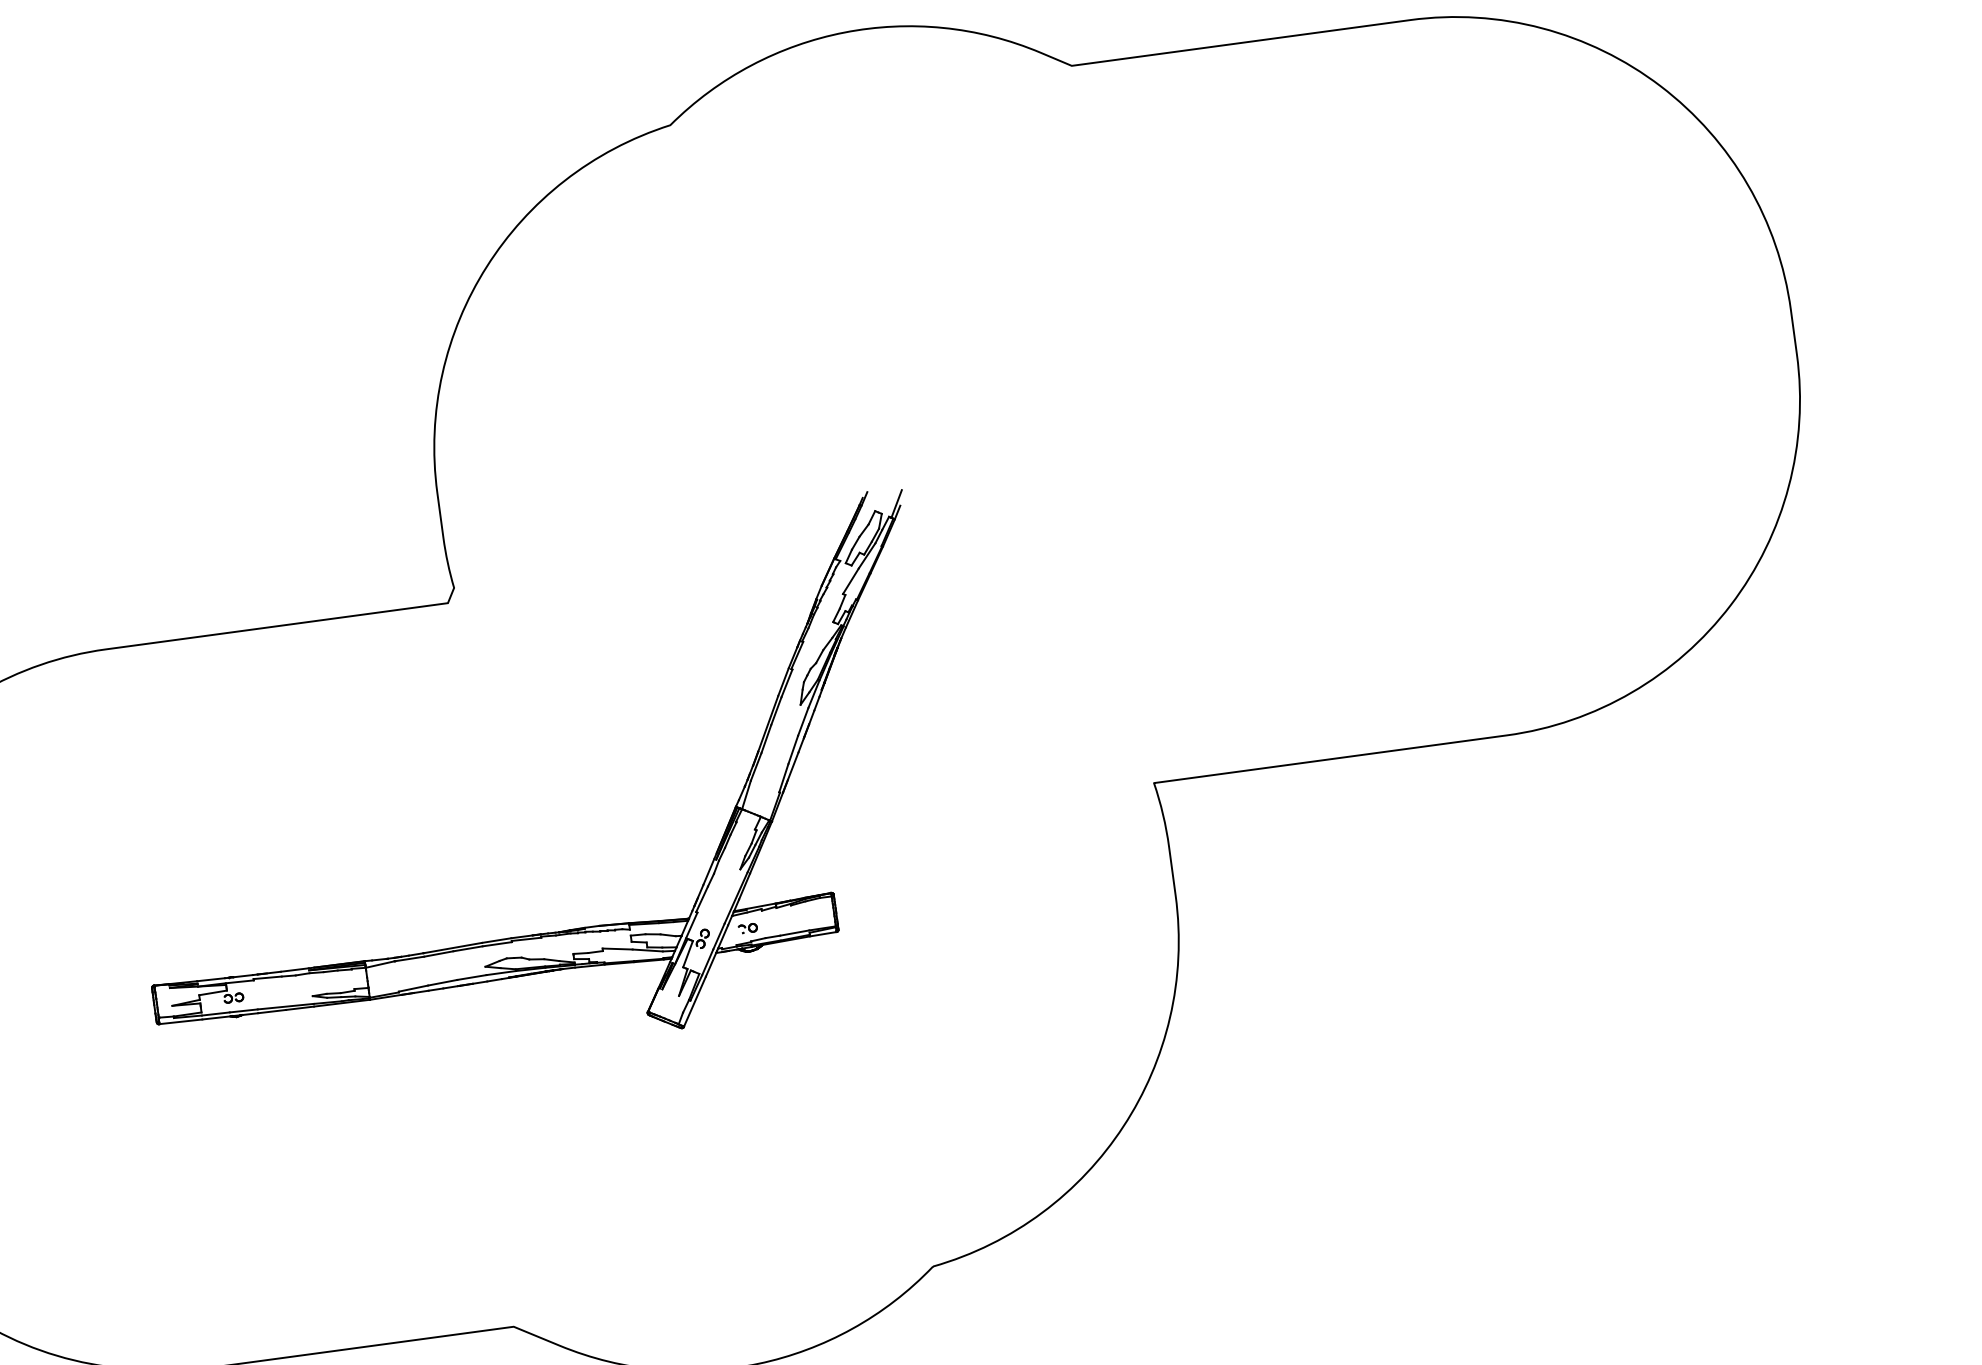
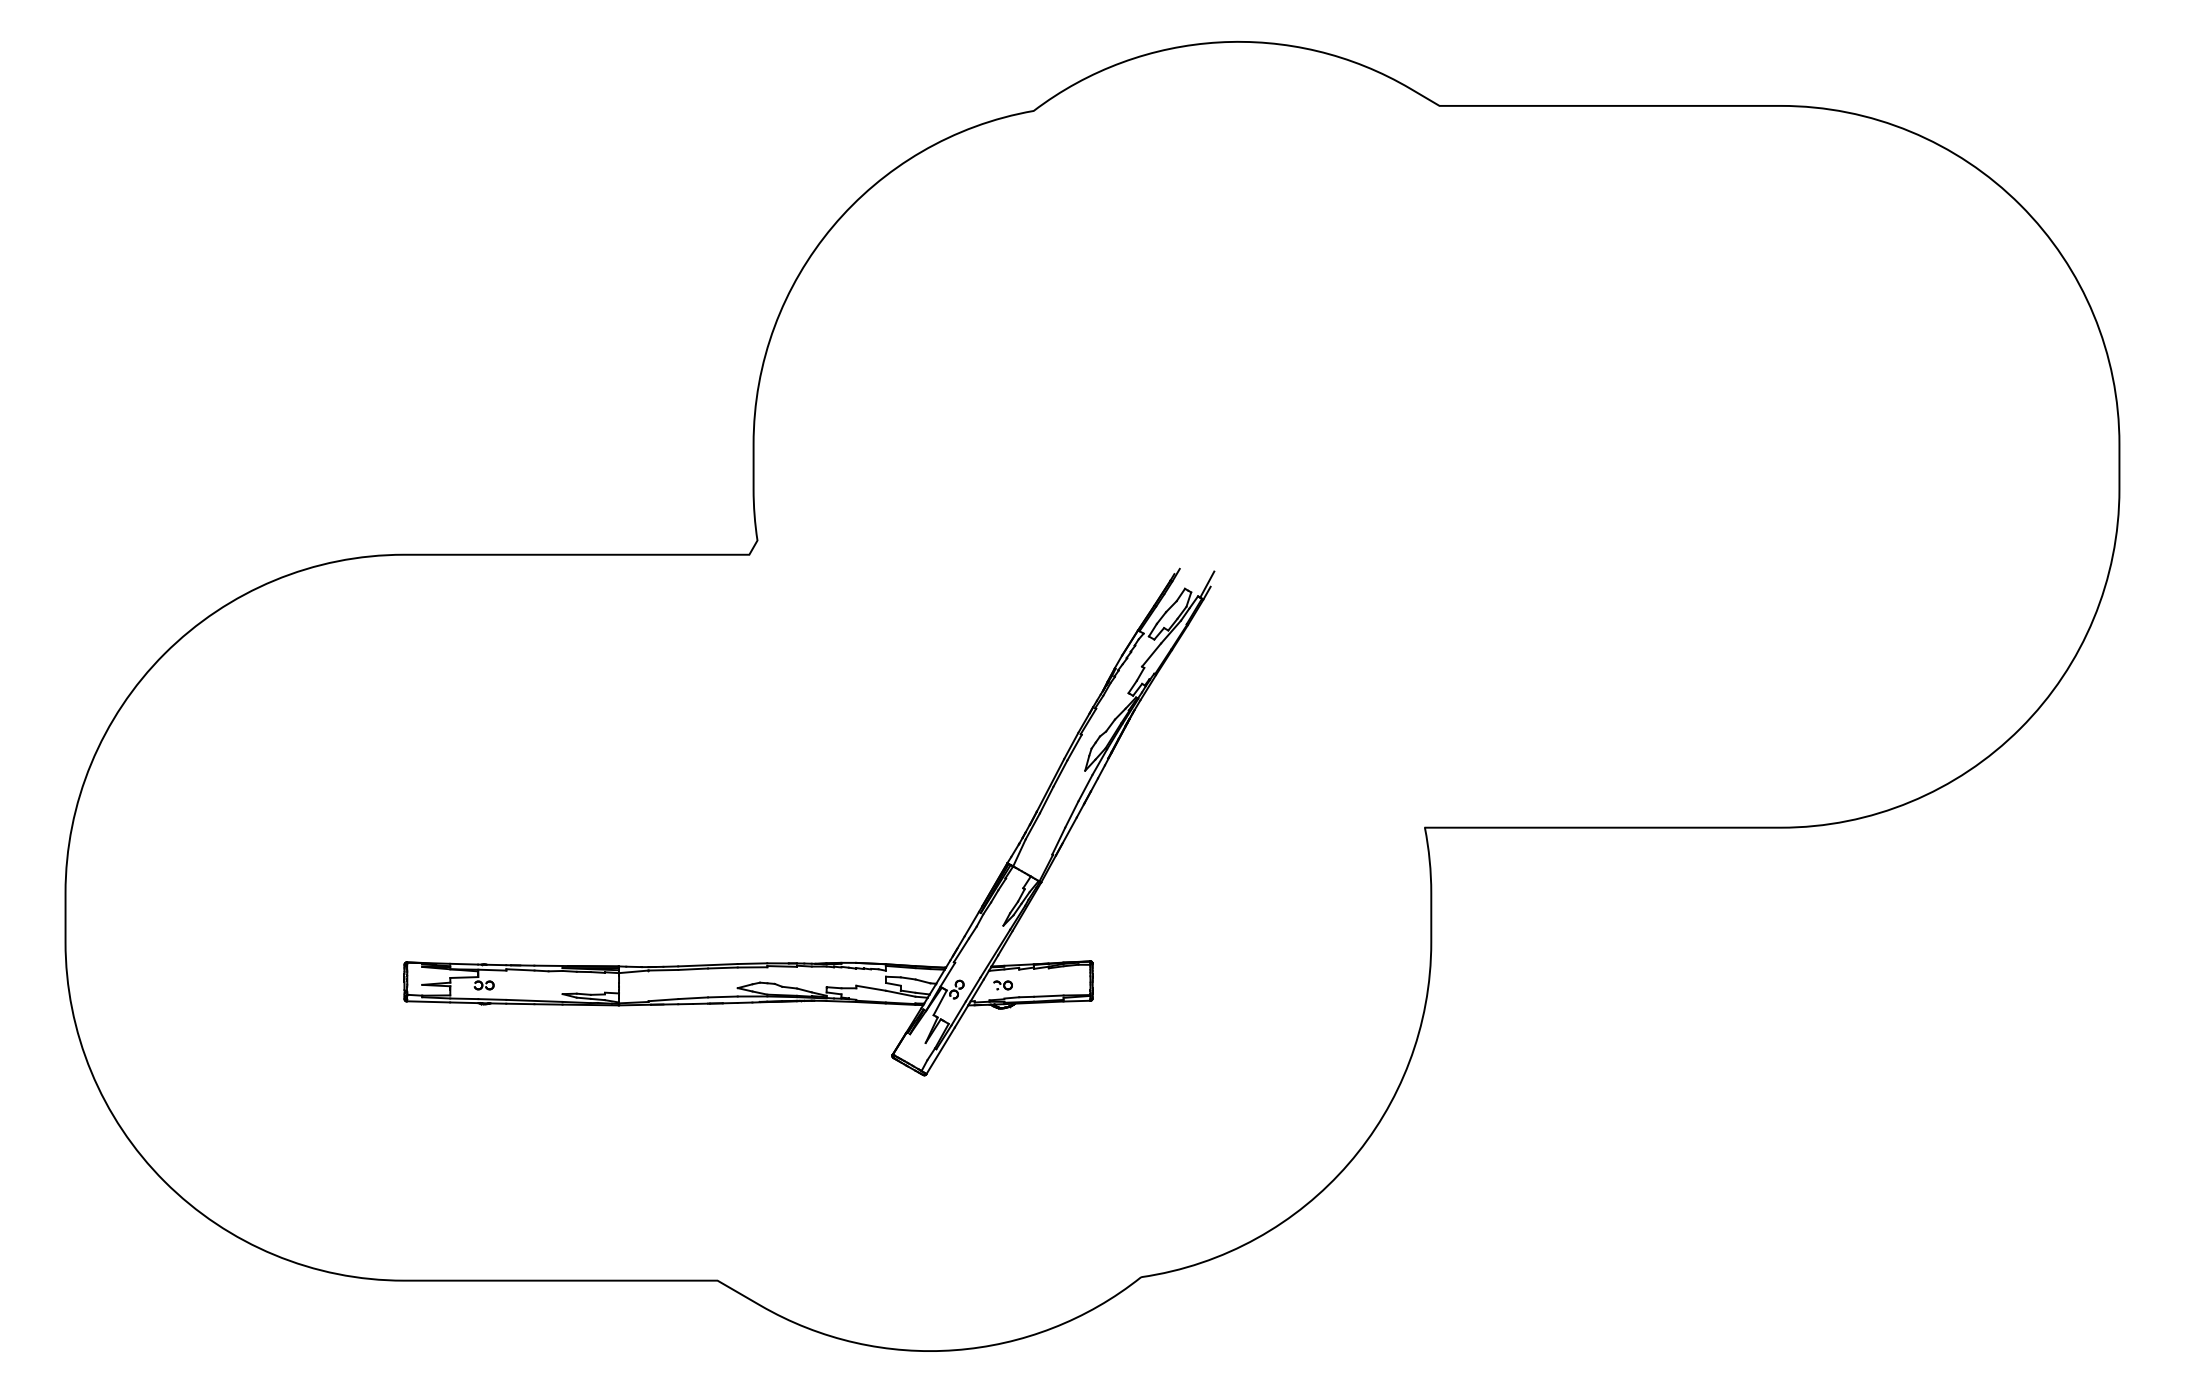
part: (553, 931) -> (809, 962), moved

